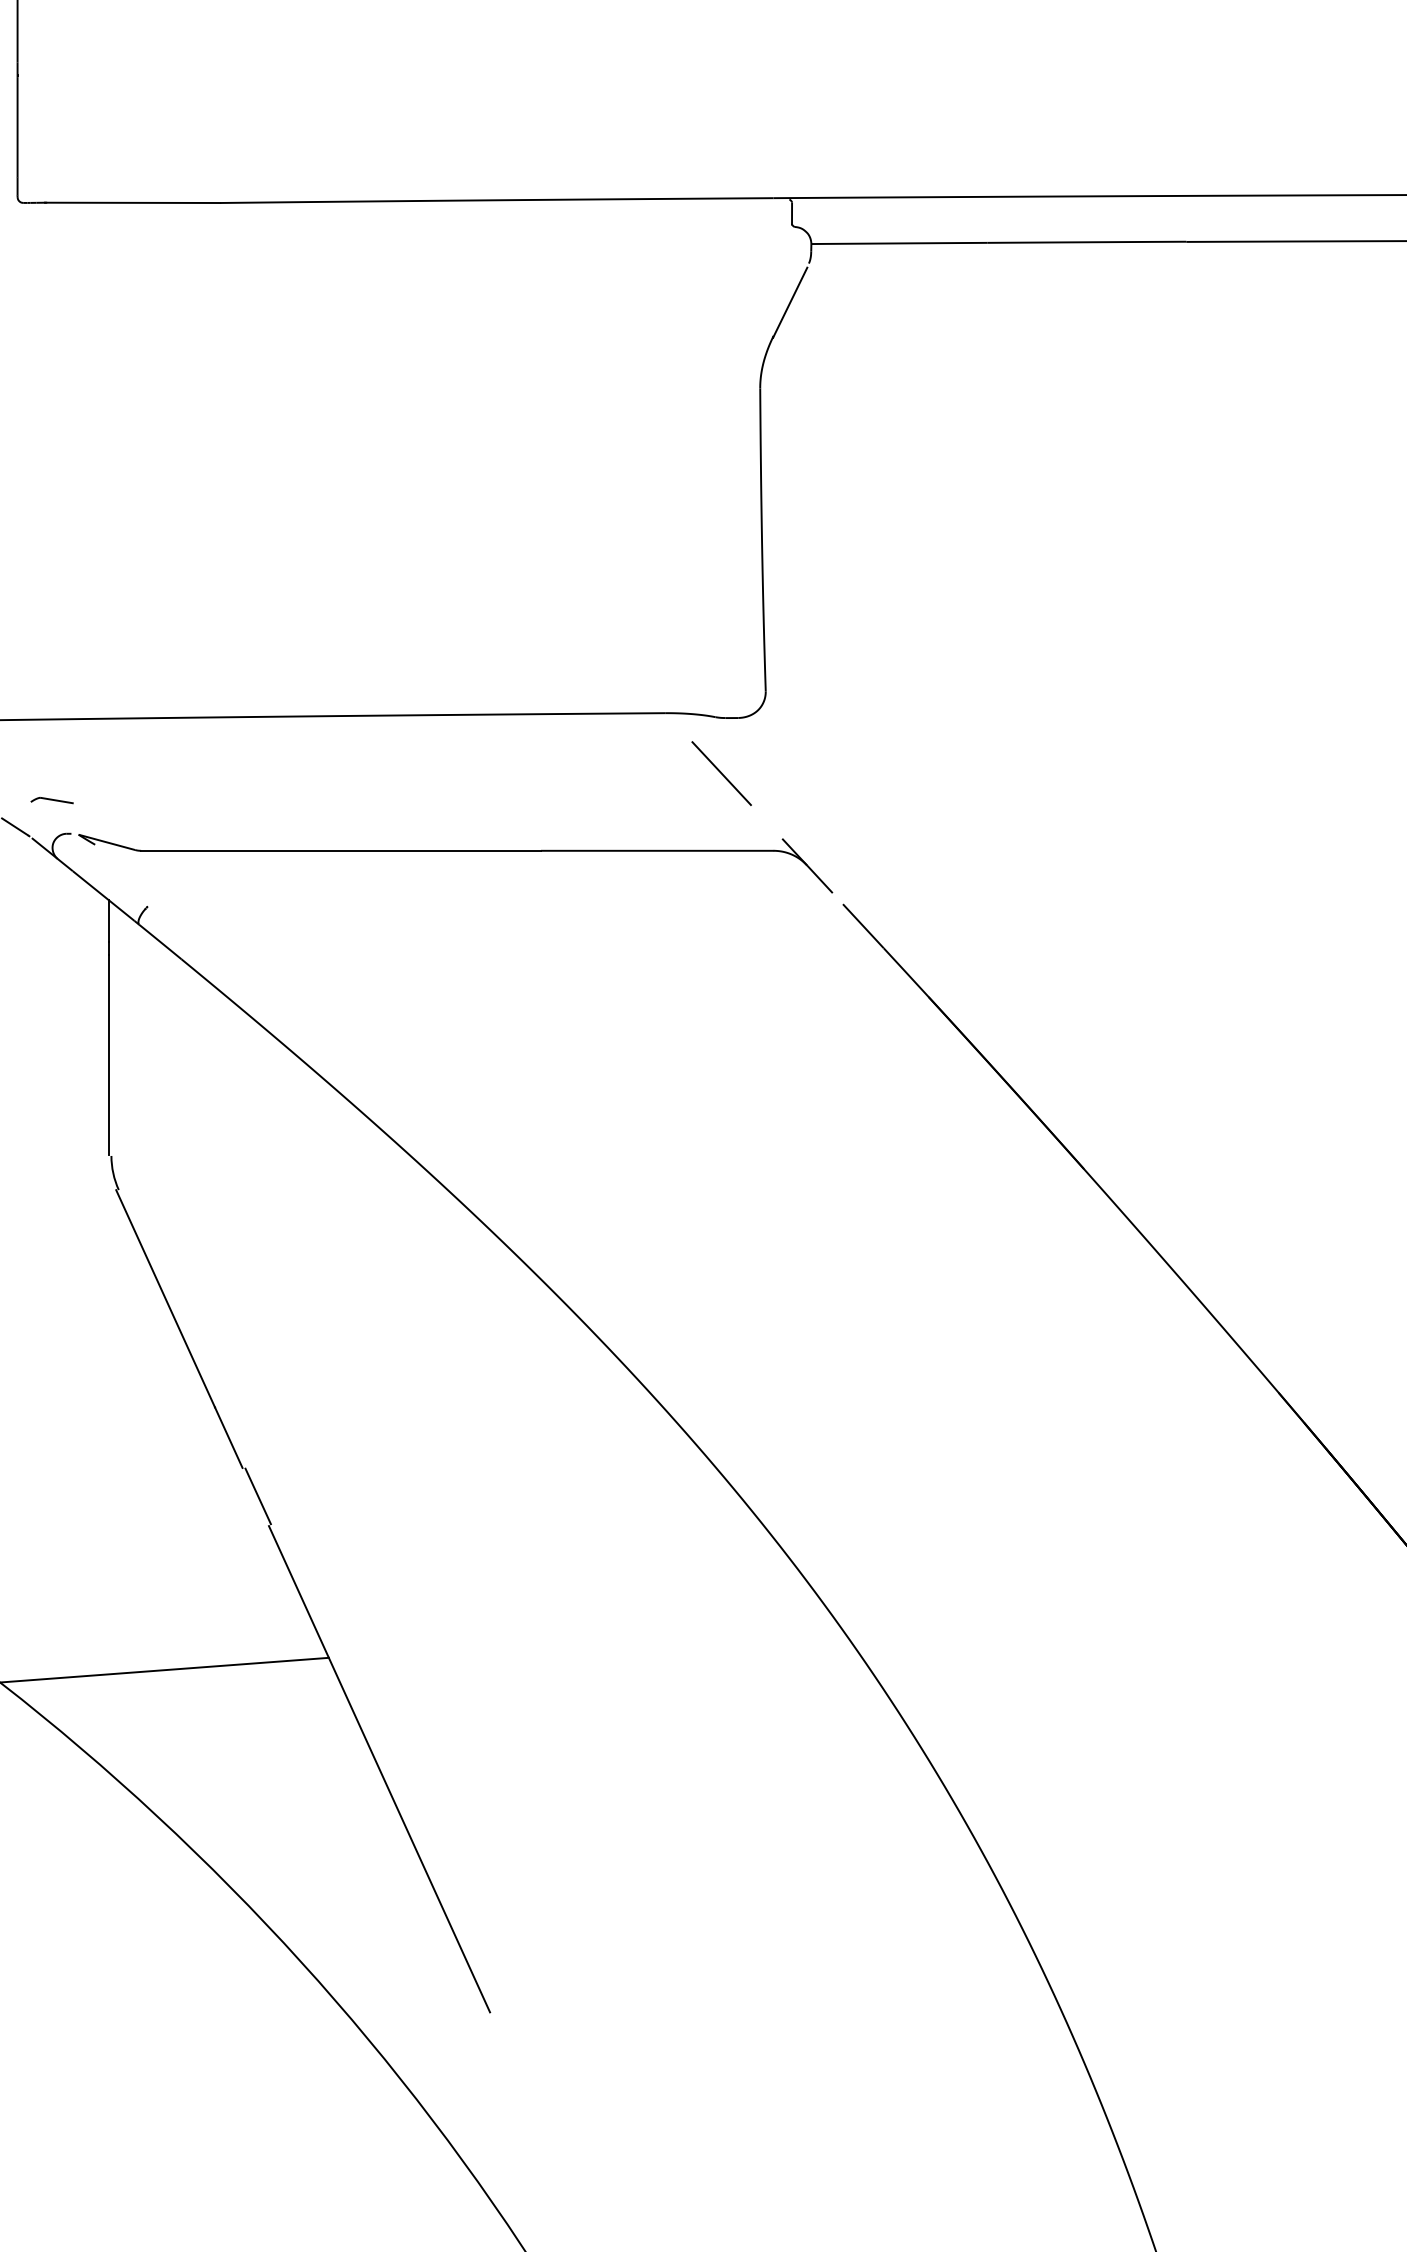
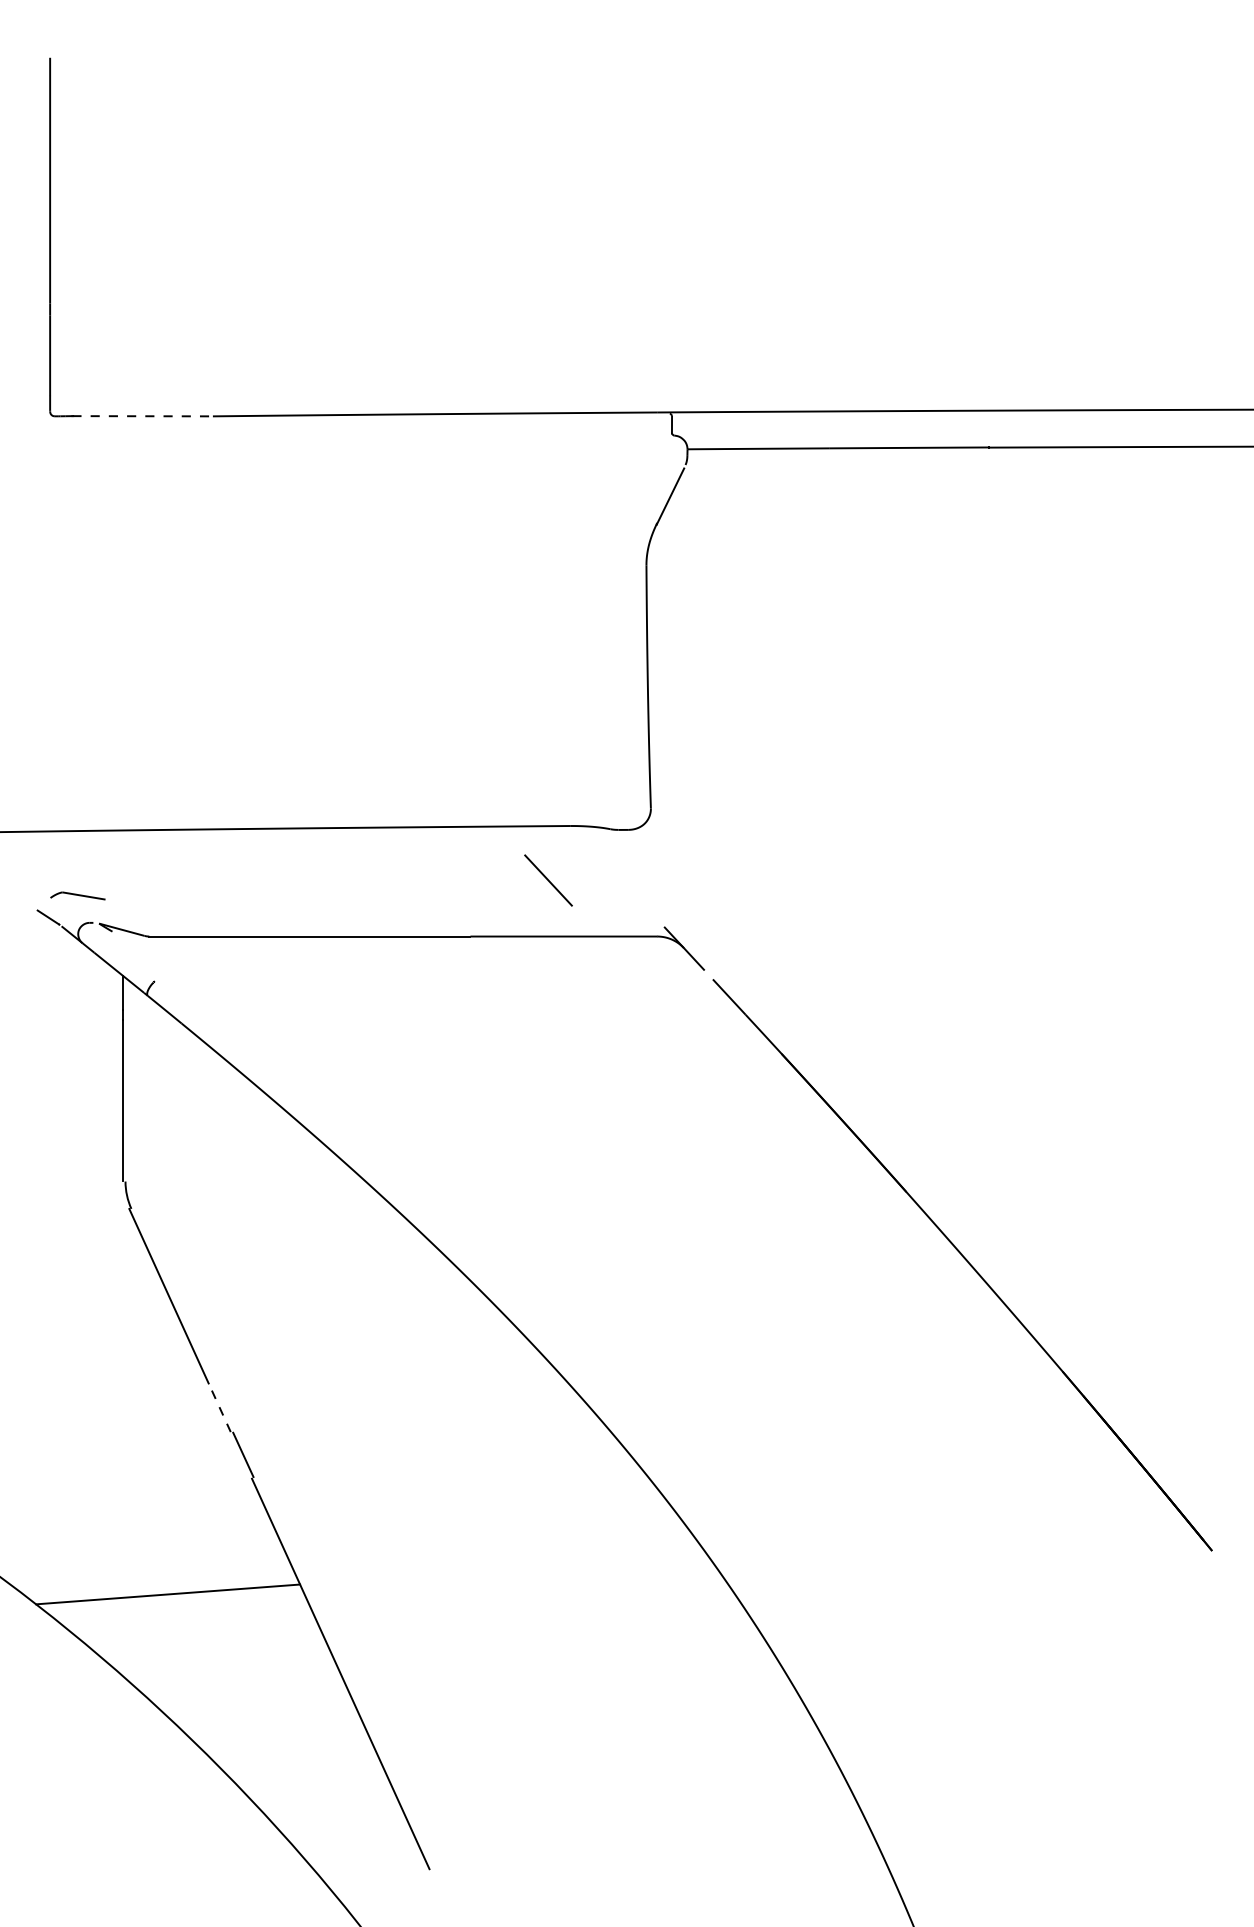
line: (133, 203) -> (143, 416), solid -> dashed
line: (721, 773) -> (548, 880), moved
part: (51, 800) -> (77, 896), size x1.6
line: (228, 1437) -> (219, 1407), solid -> dashed

